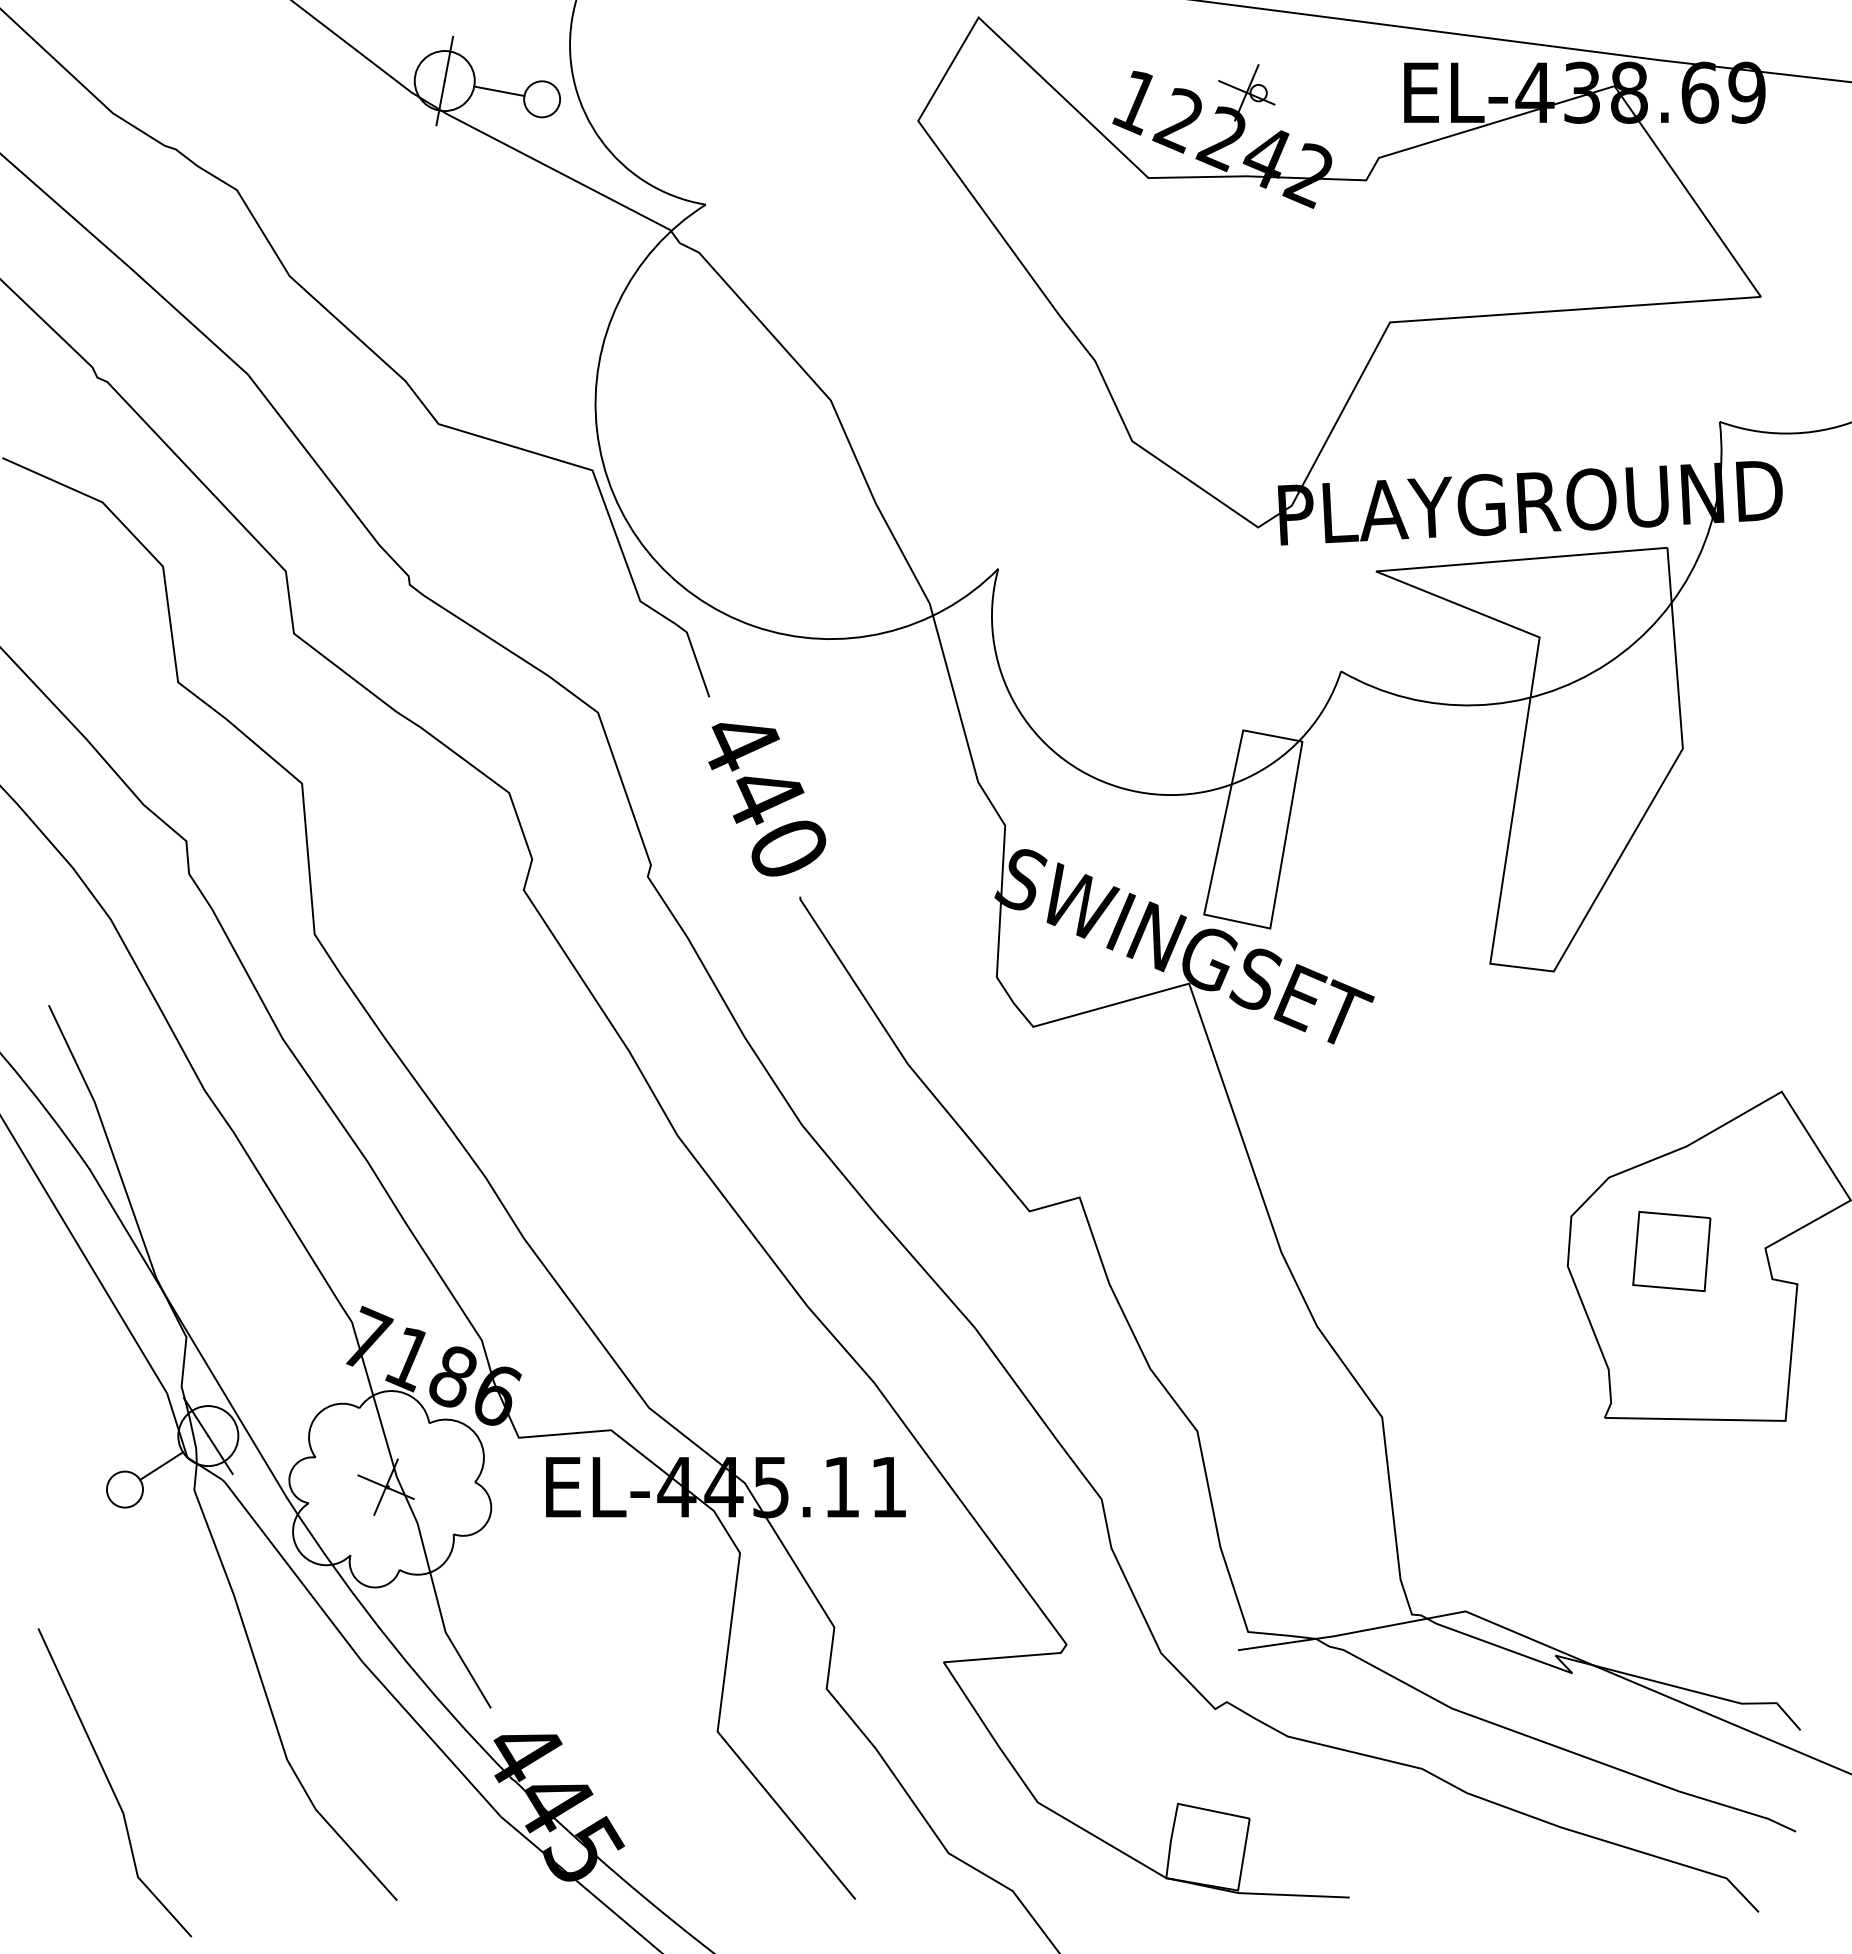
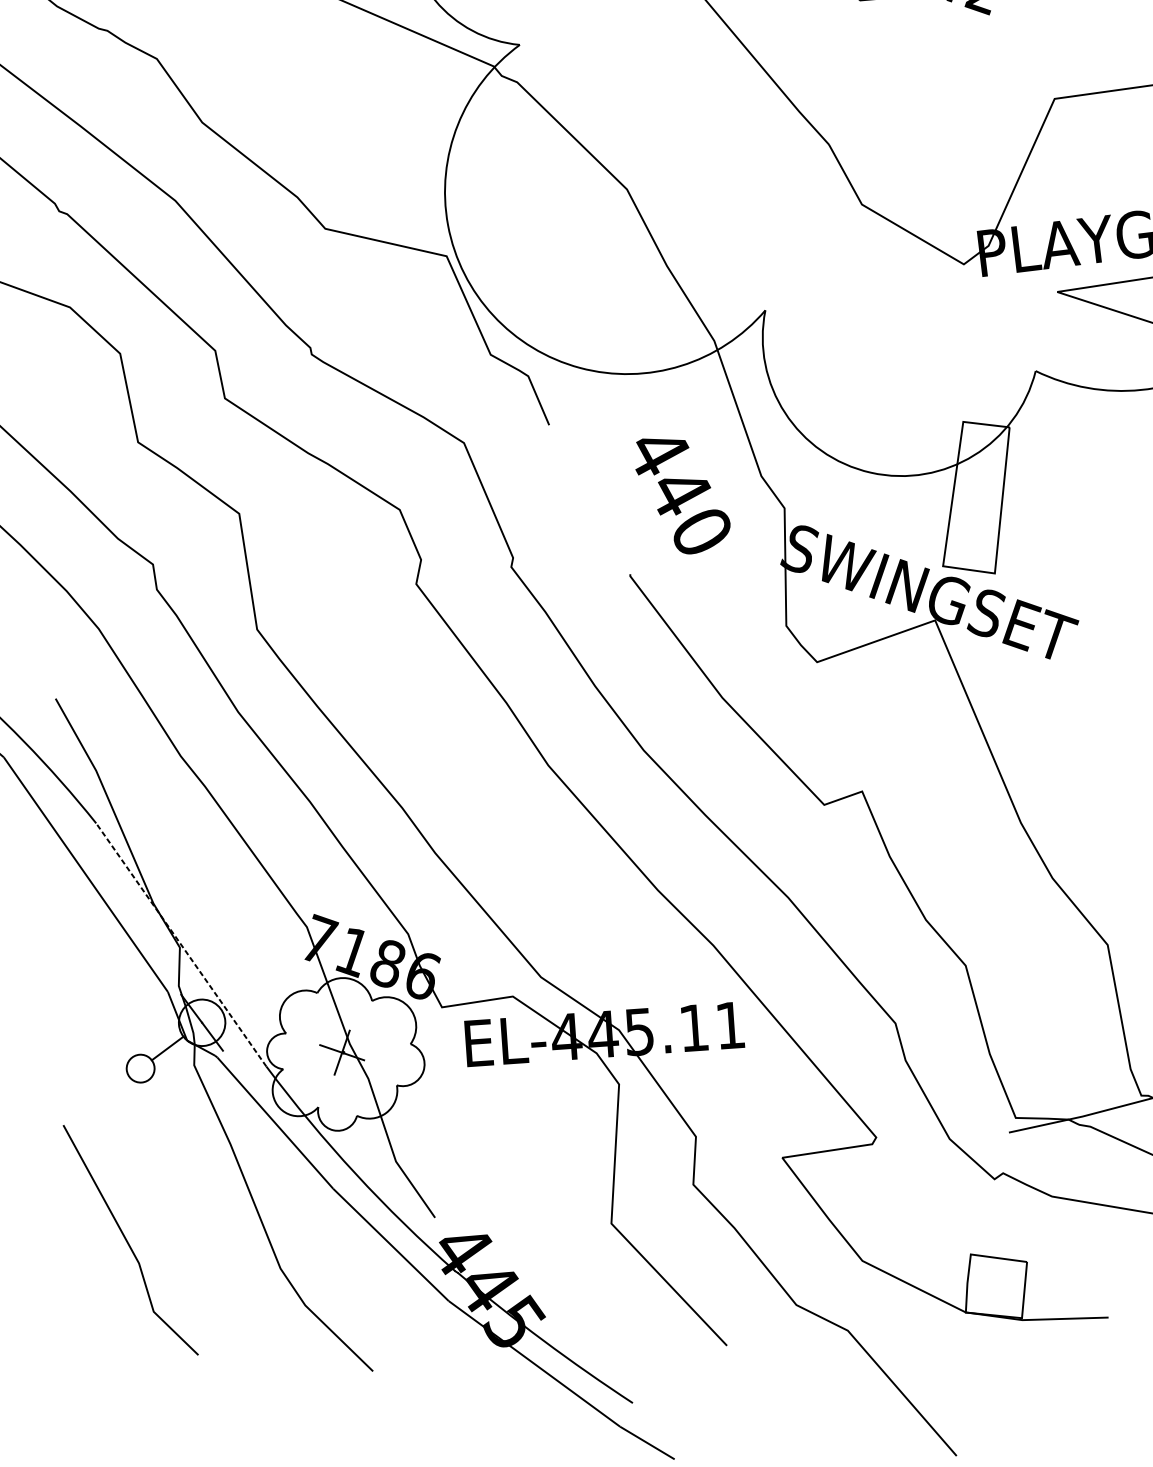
text: (767, 799) -> (683, 495), moved
line: (188, 1333) -> (181, 944), solid -> dashed
line: (111, 1784) -> (128, 1241), moved

